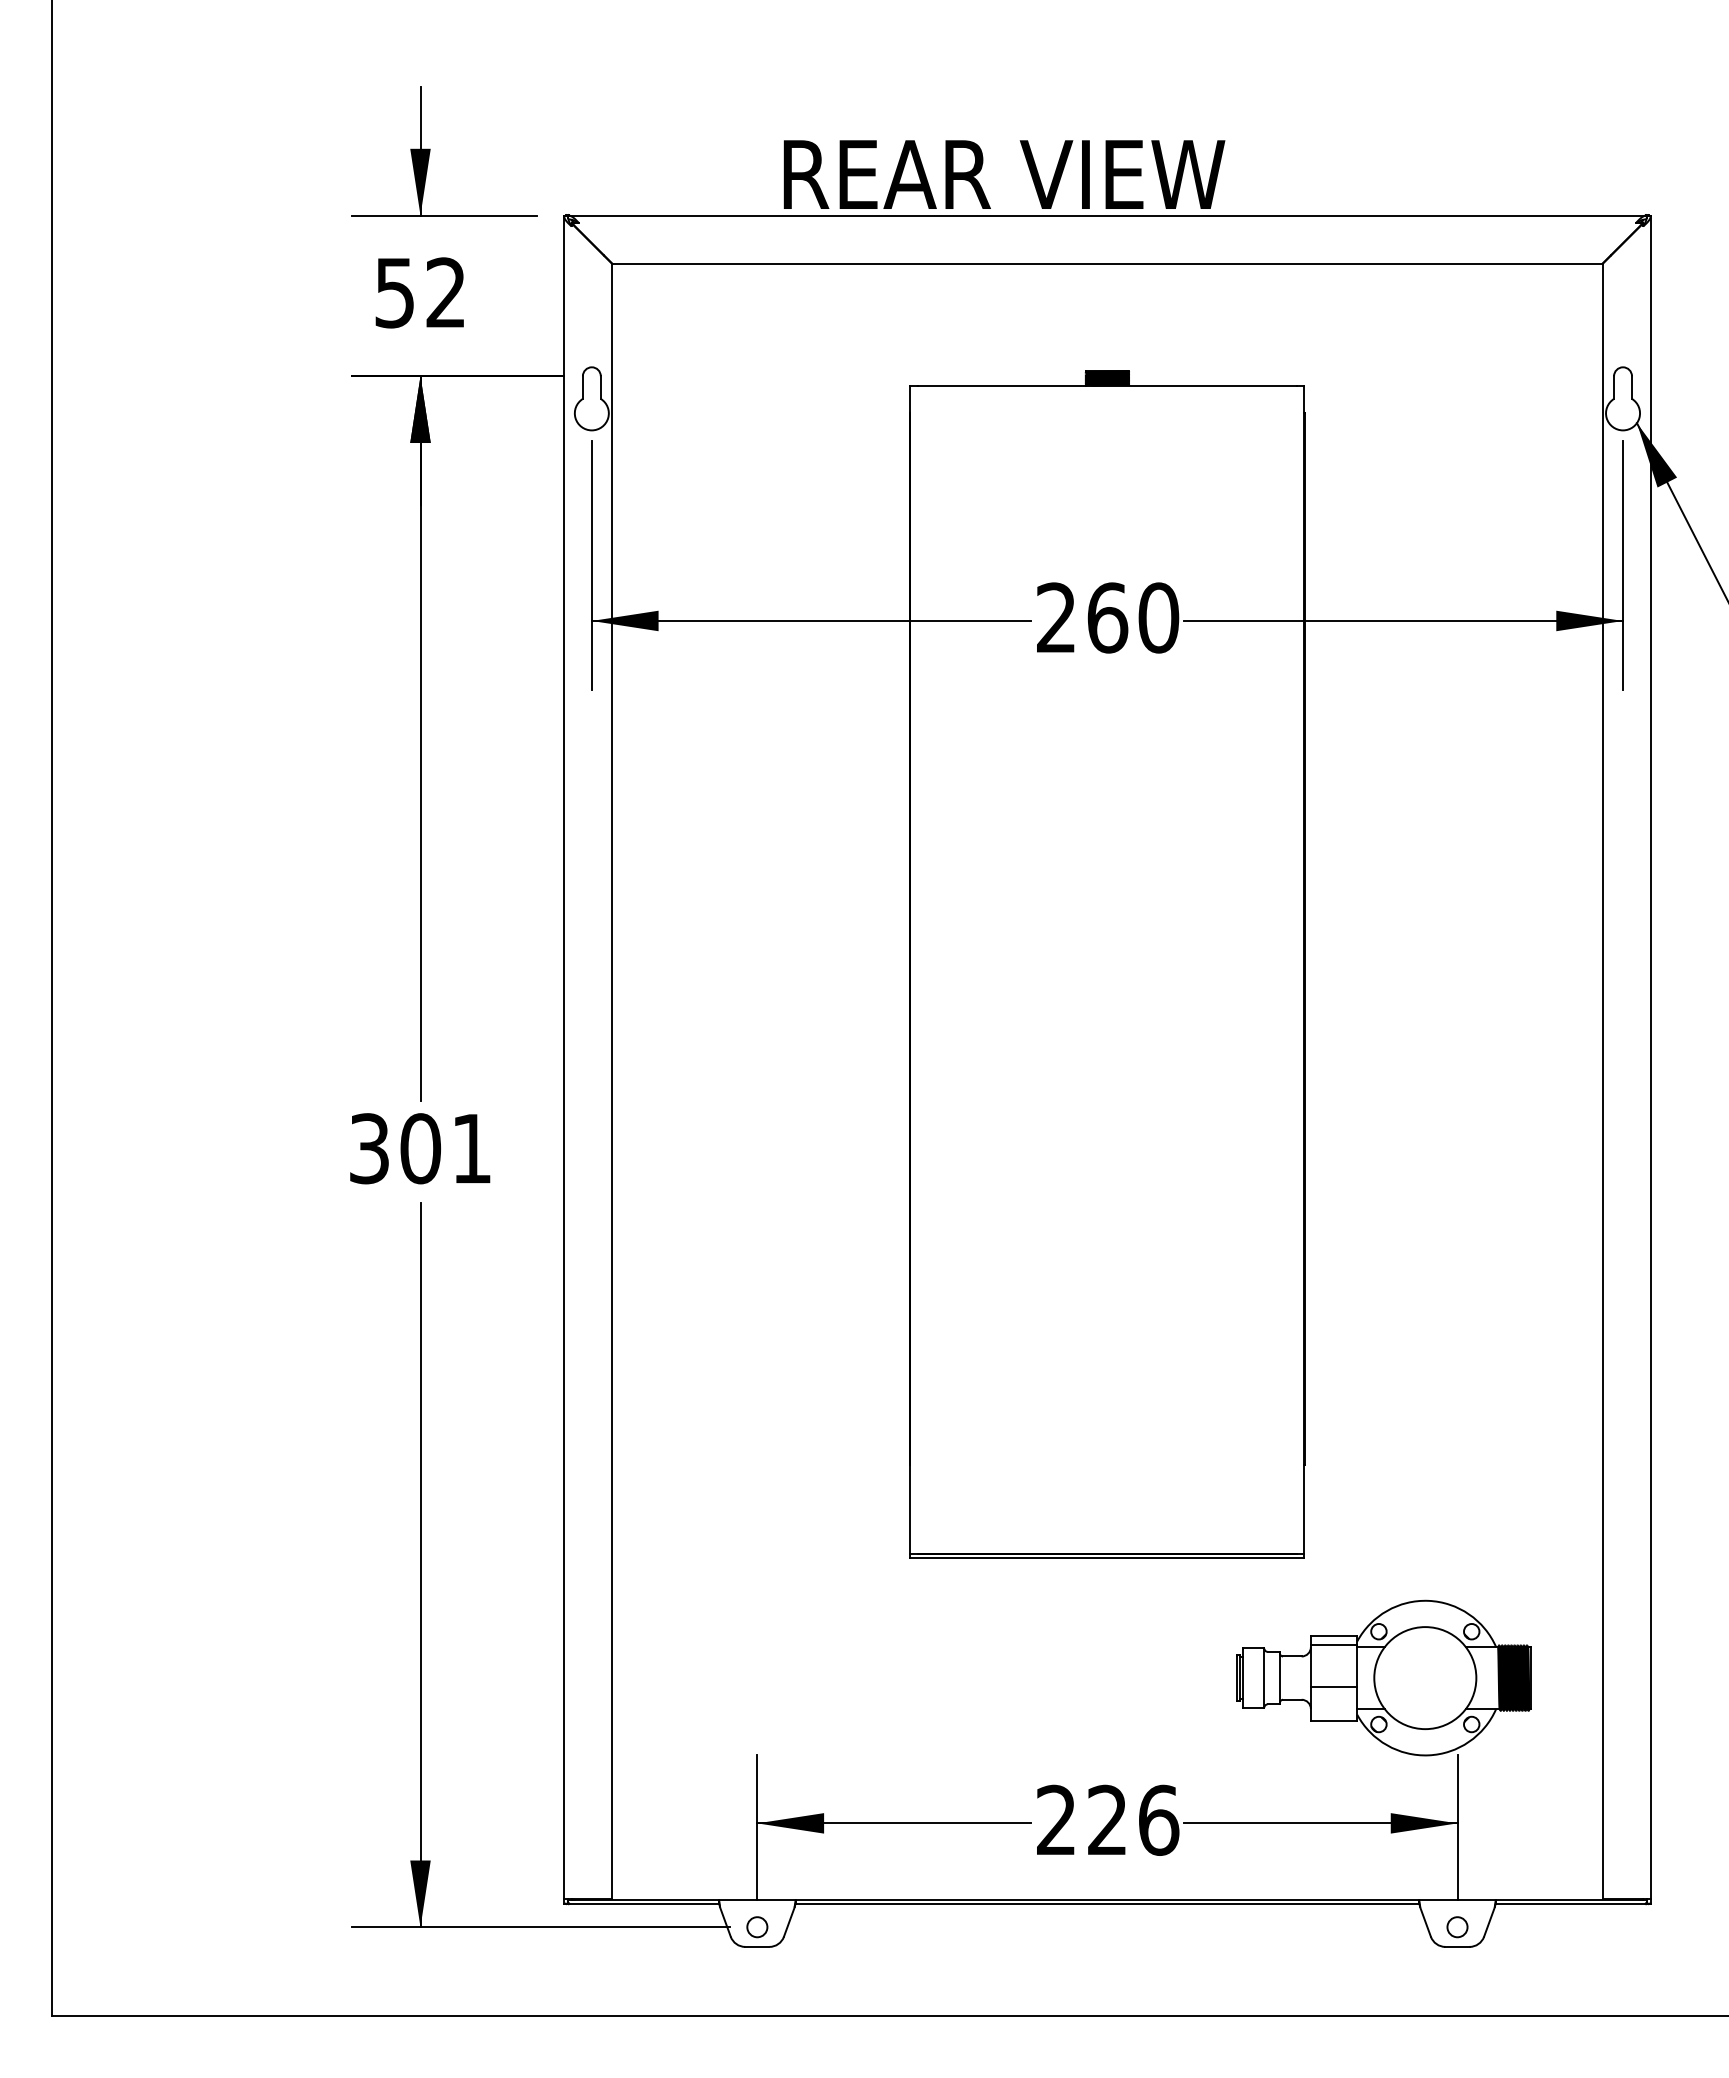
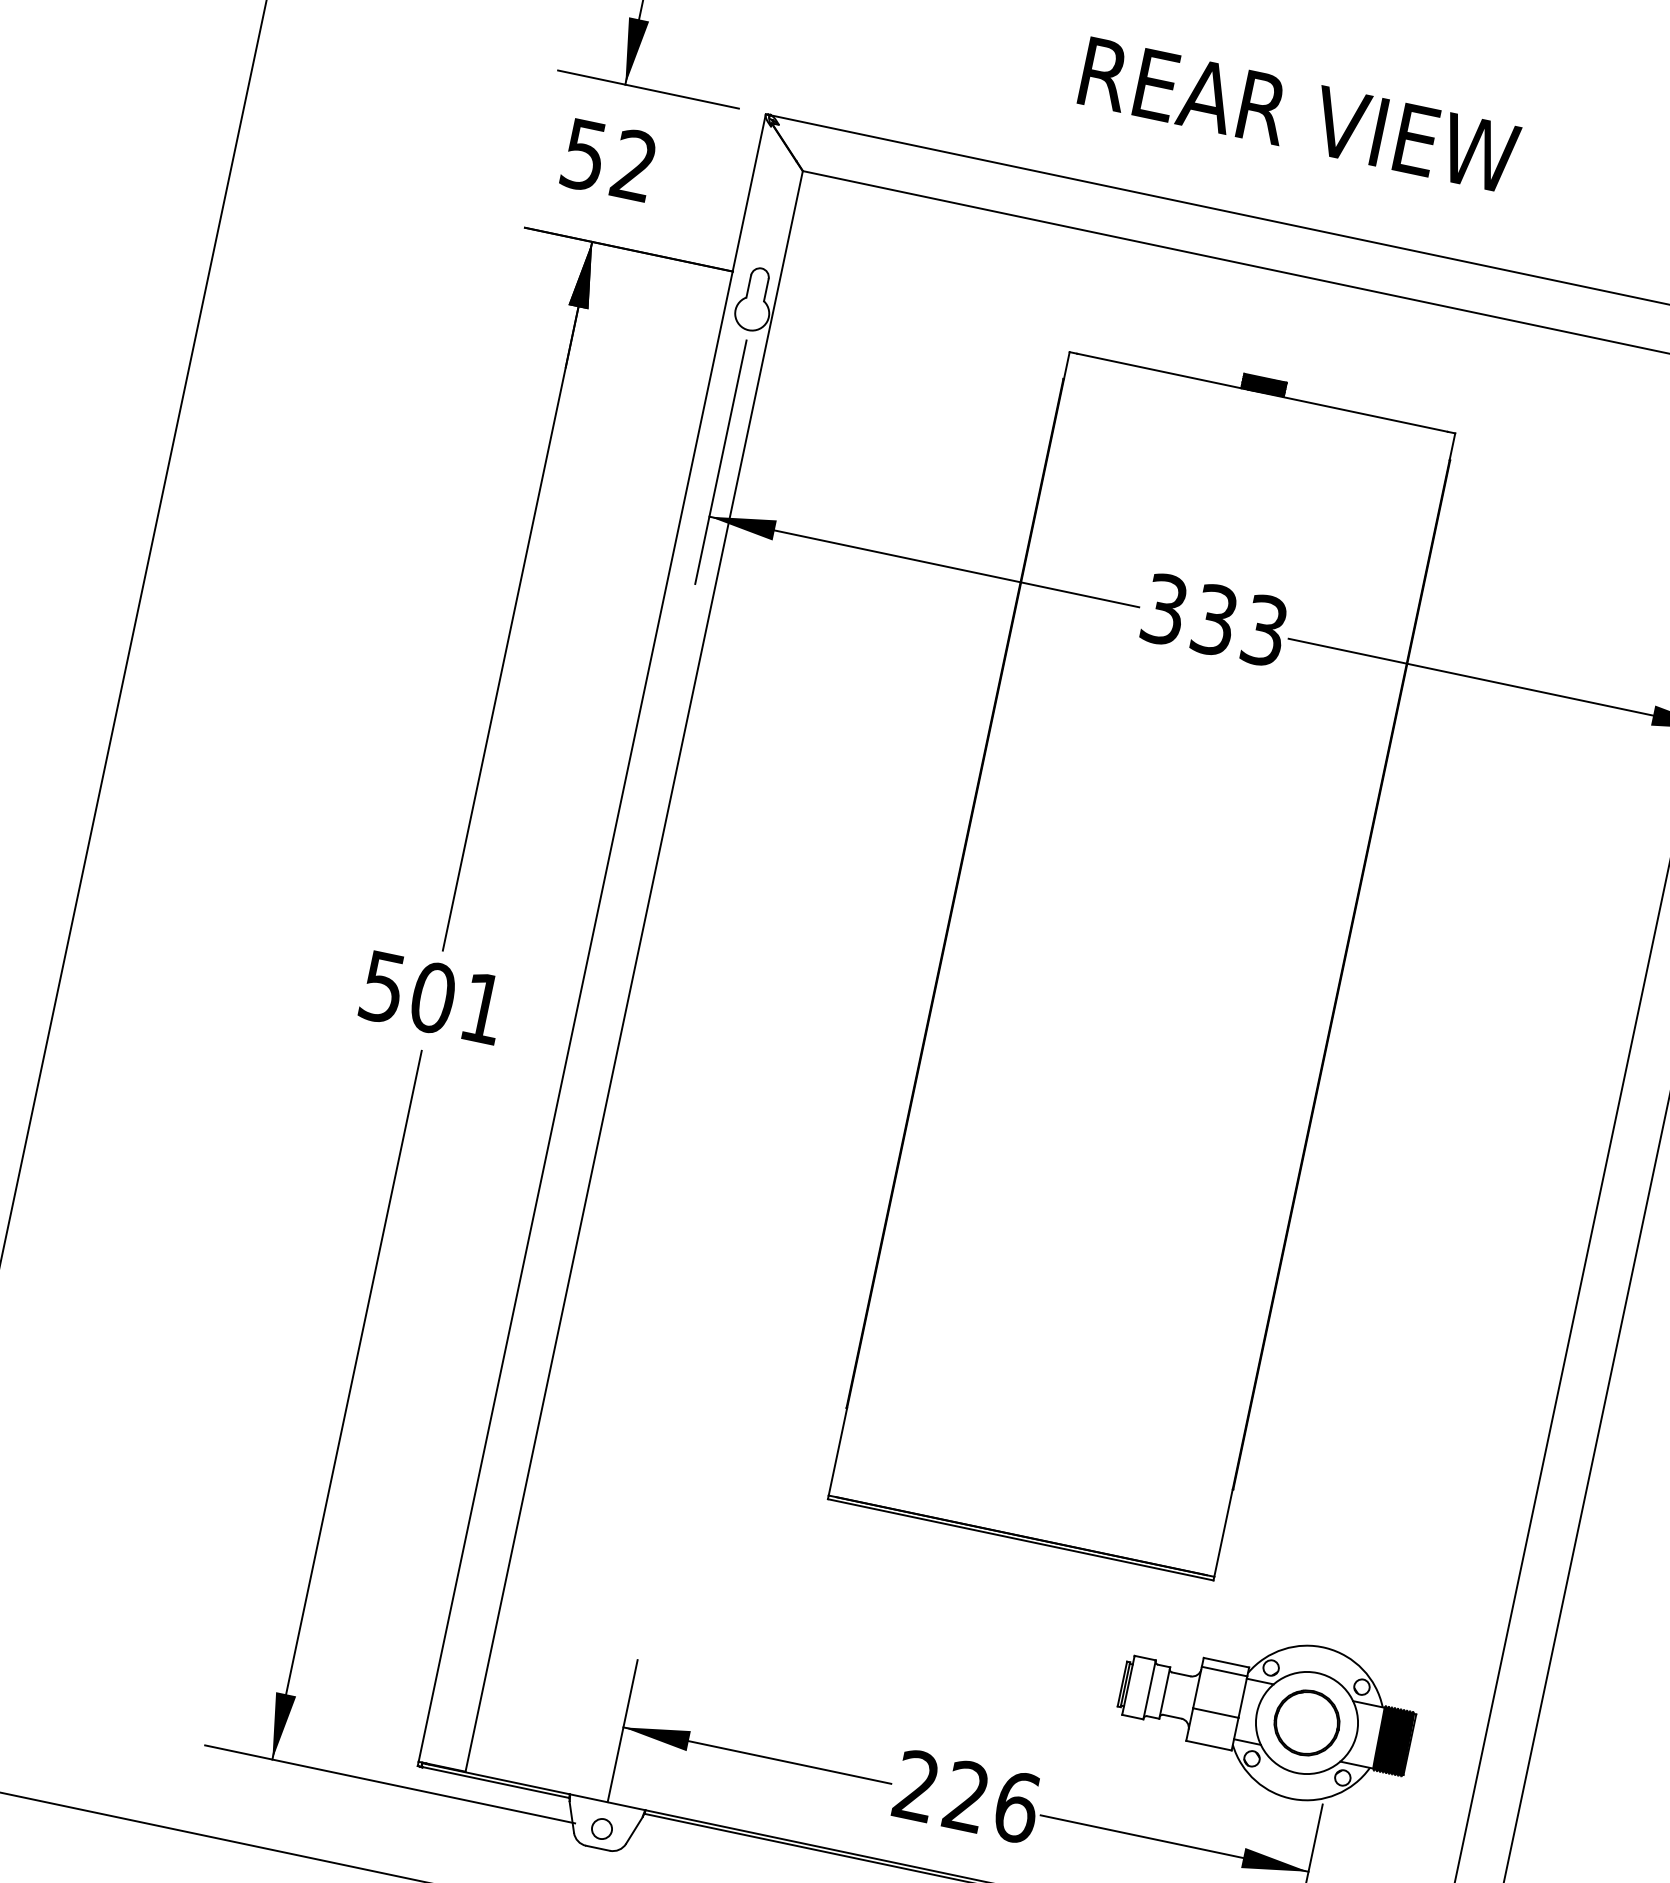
text: (1004, 174) -> (1299, 115), moved
text: (1108, 617) -> (1215, 619), 260 -> 333
text: (369, 1148) -> (383, 987), 301 -> 501
part: (1424, 1677) -> (1306, 1722), added

